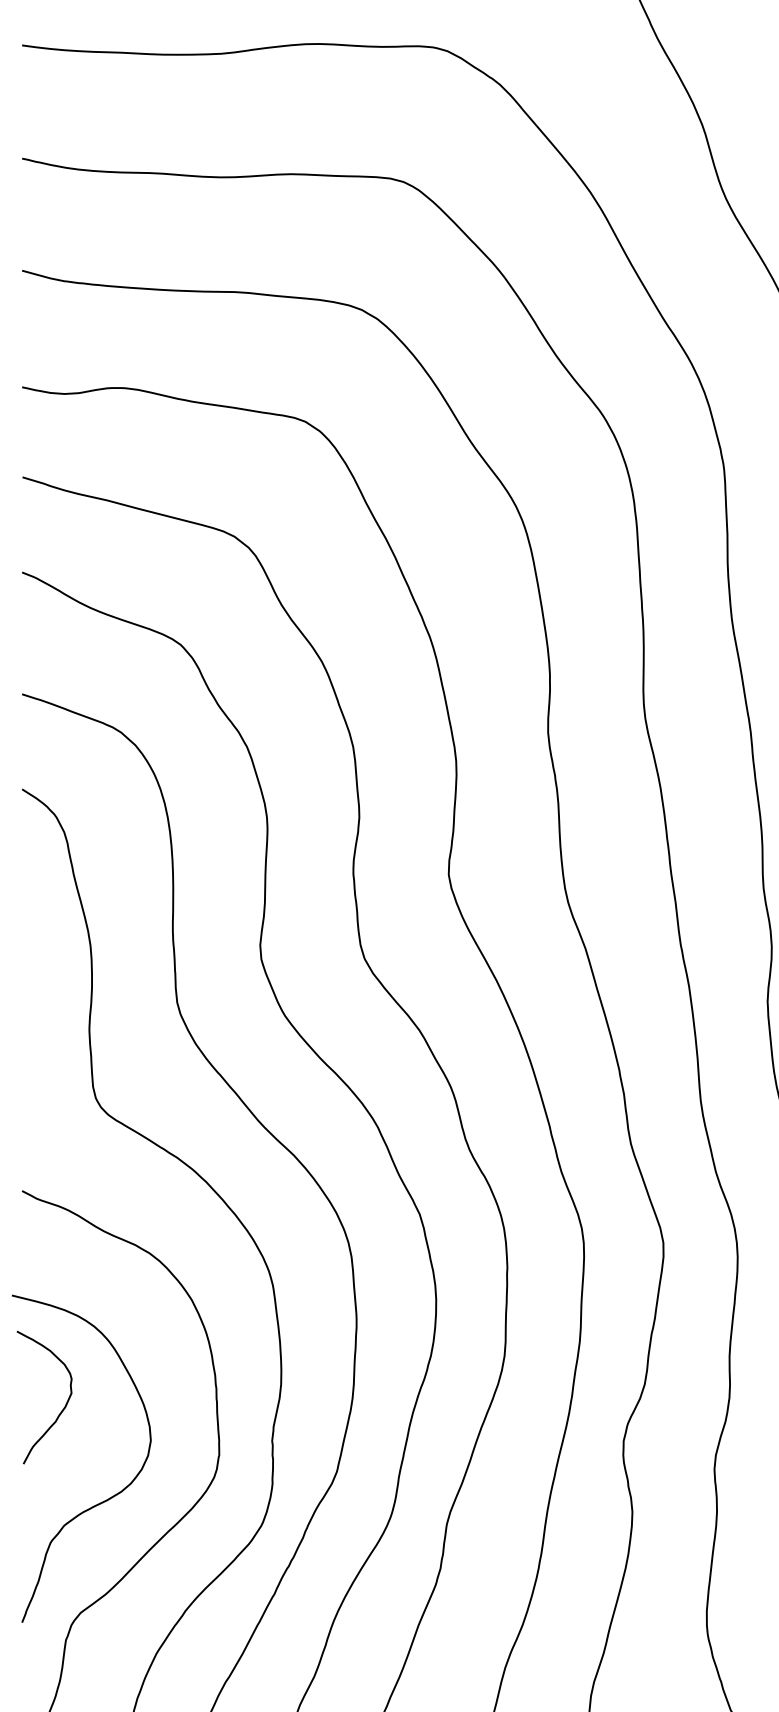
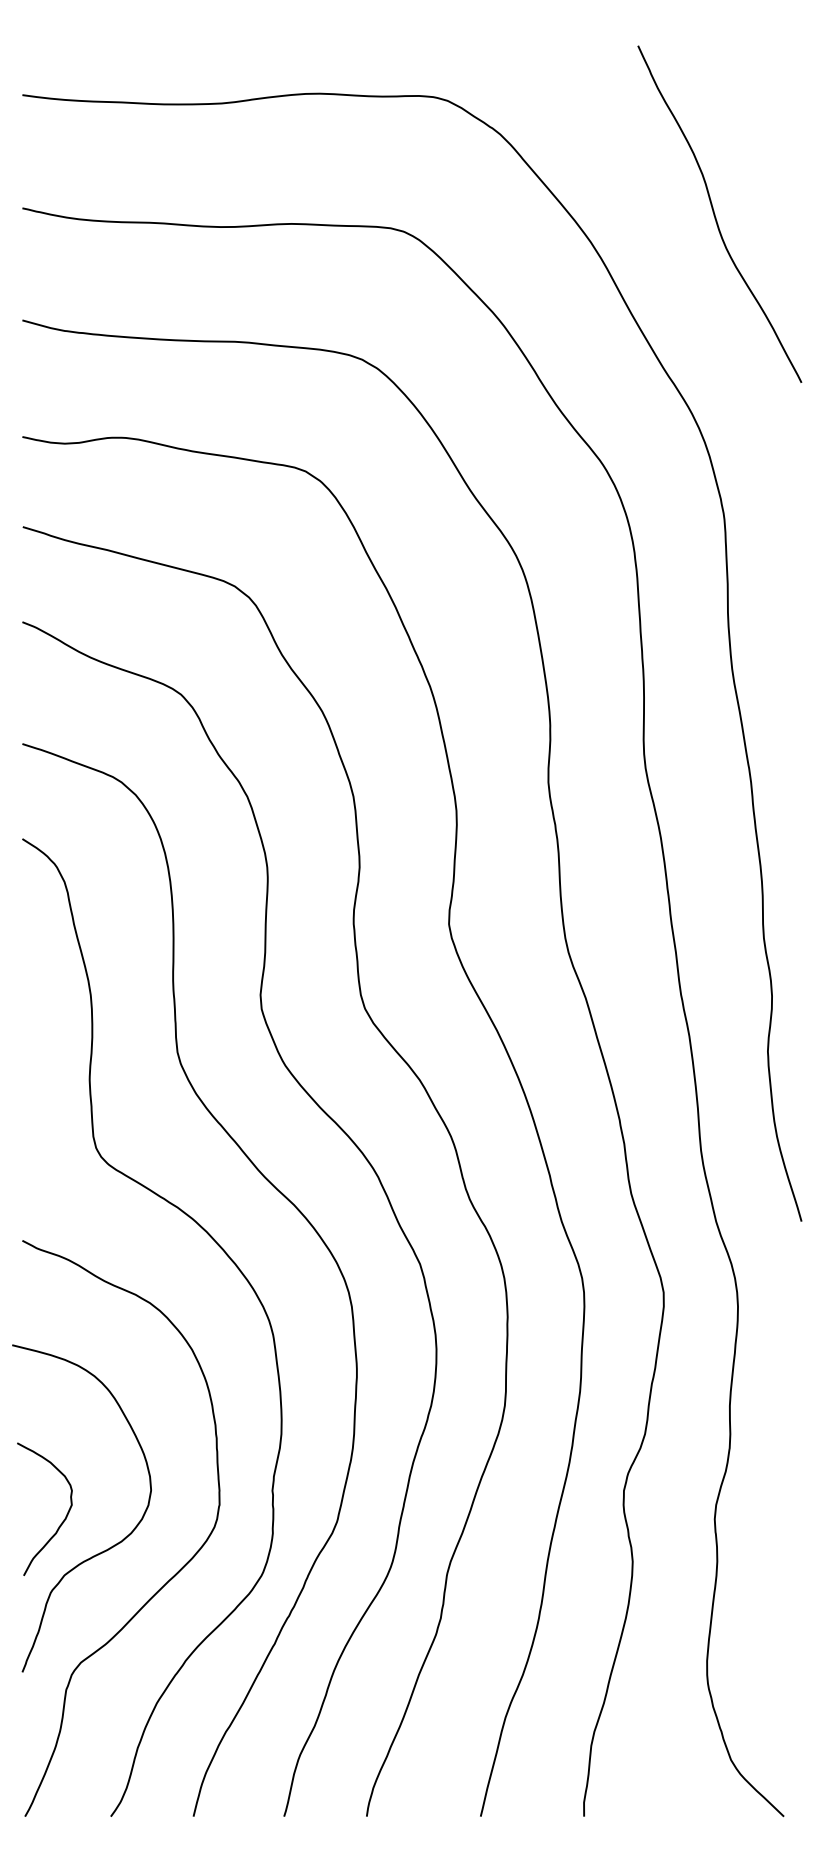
curve: (61, 1410) -> (61, 1522), moved

